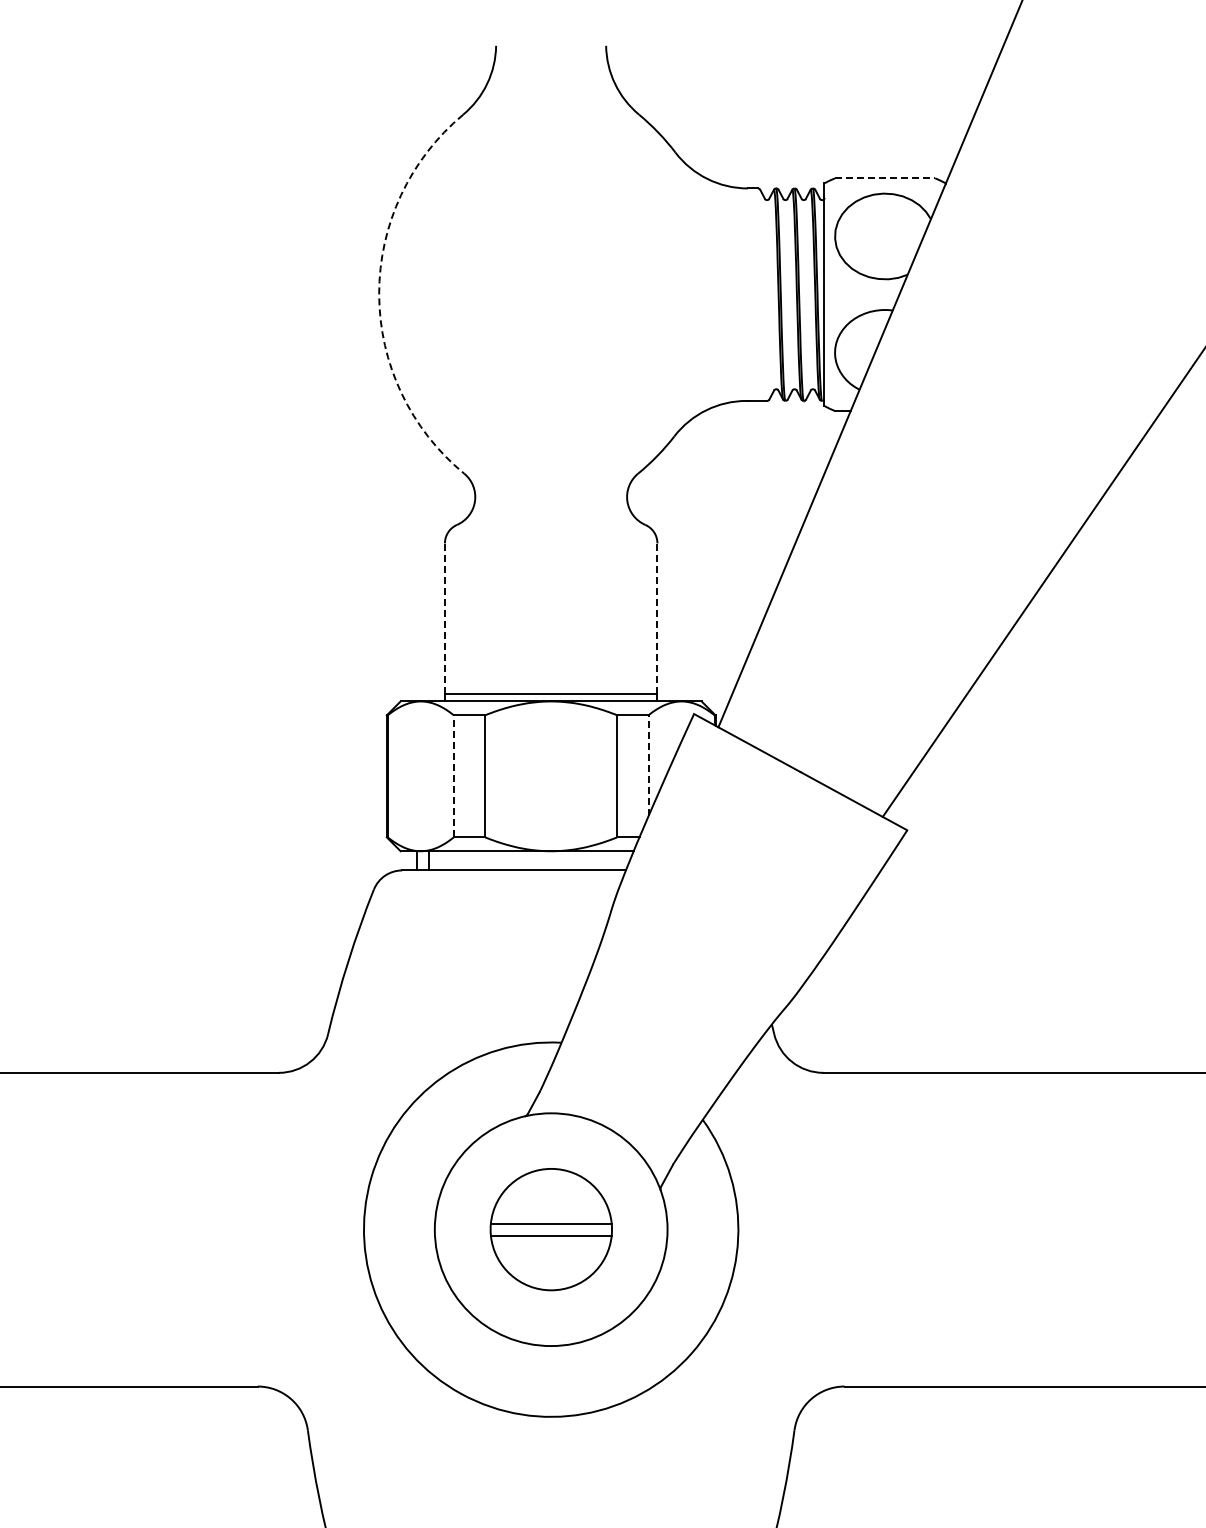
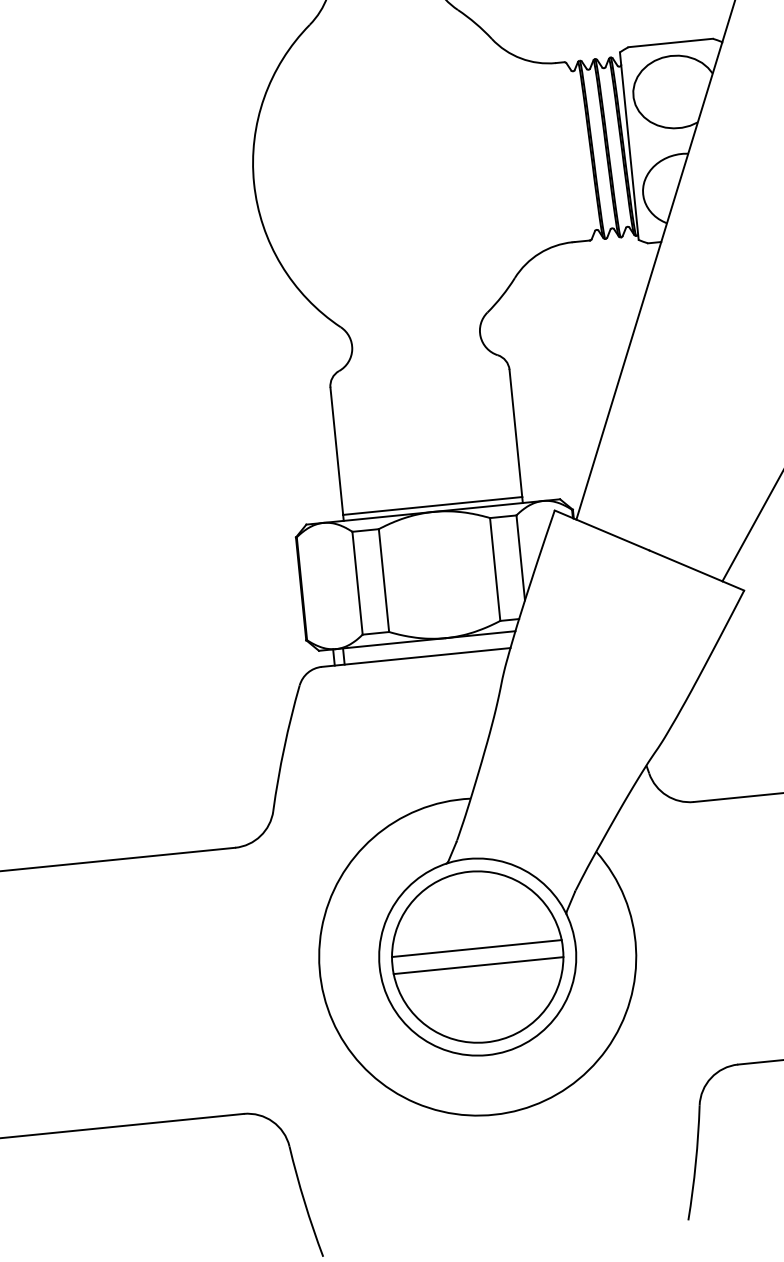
line: (885, 178) -> (671, 43), dashed -> solid
arc: (379, 294) -> (254, 183), dashed -> solid
line: (444, 618) -> (336, 450), dashed -> solid
line: (657, 618) -> (515, 433), dashed -> solid
line: (648, 765) -> (520, 557), dashed -> solid
line: (453, 775) -> (357, 582), dashed -> solid
part: (551, 1229) -> (477, 956), size x1.67

